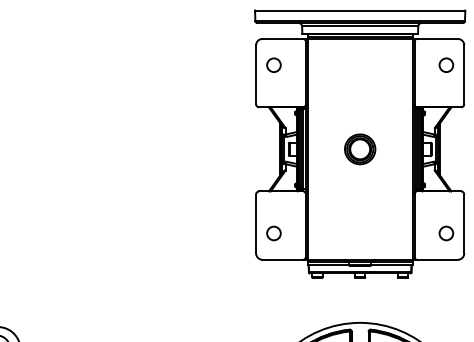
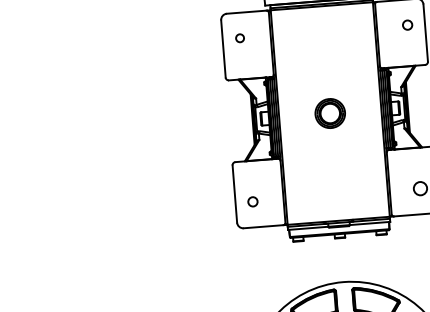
circle: (273, 64) -> (239, 37), size x0.6
circle: (446, 64) -> (407, 24), size x0.7
circle: (273, 233) -> (252, 201), size x0.7

